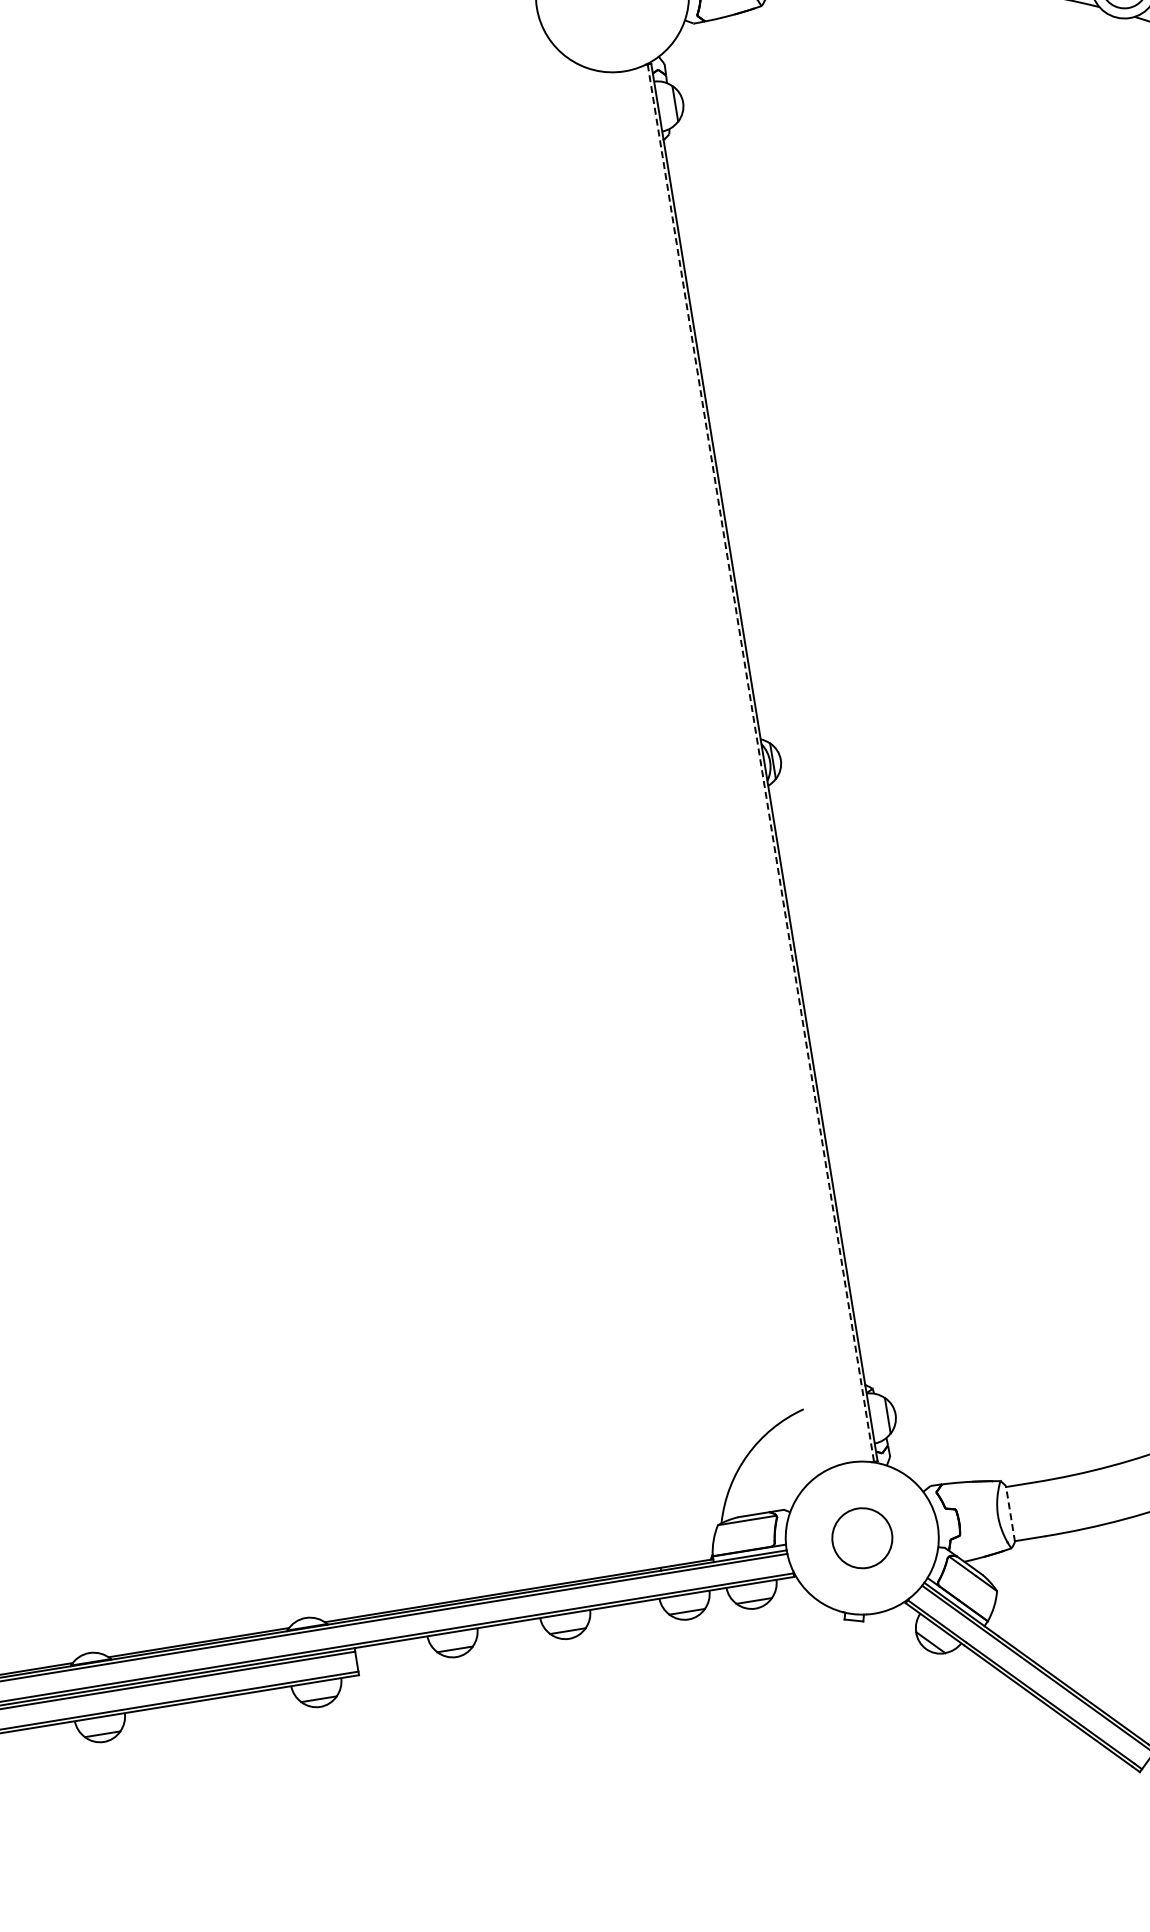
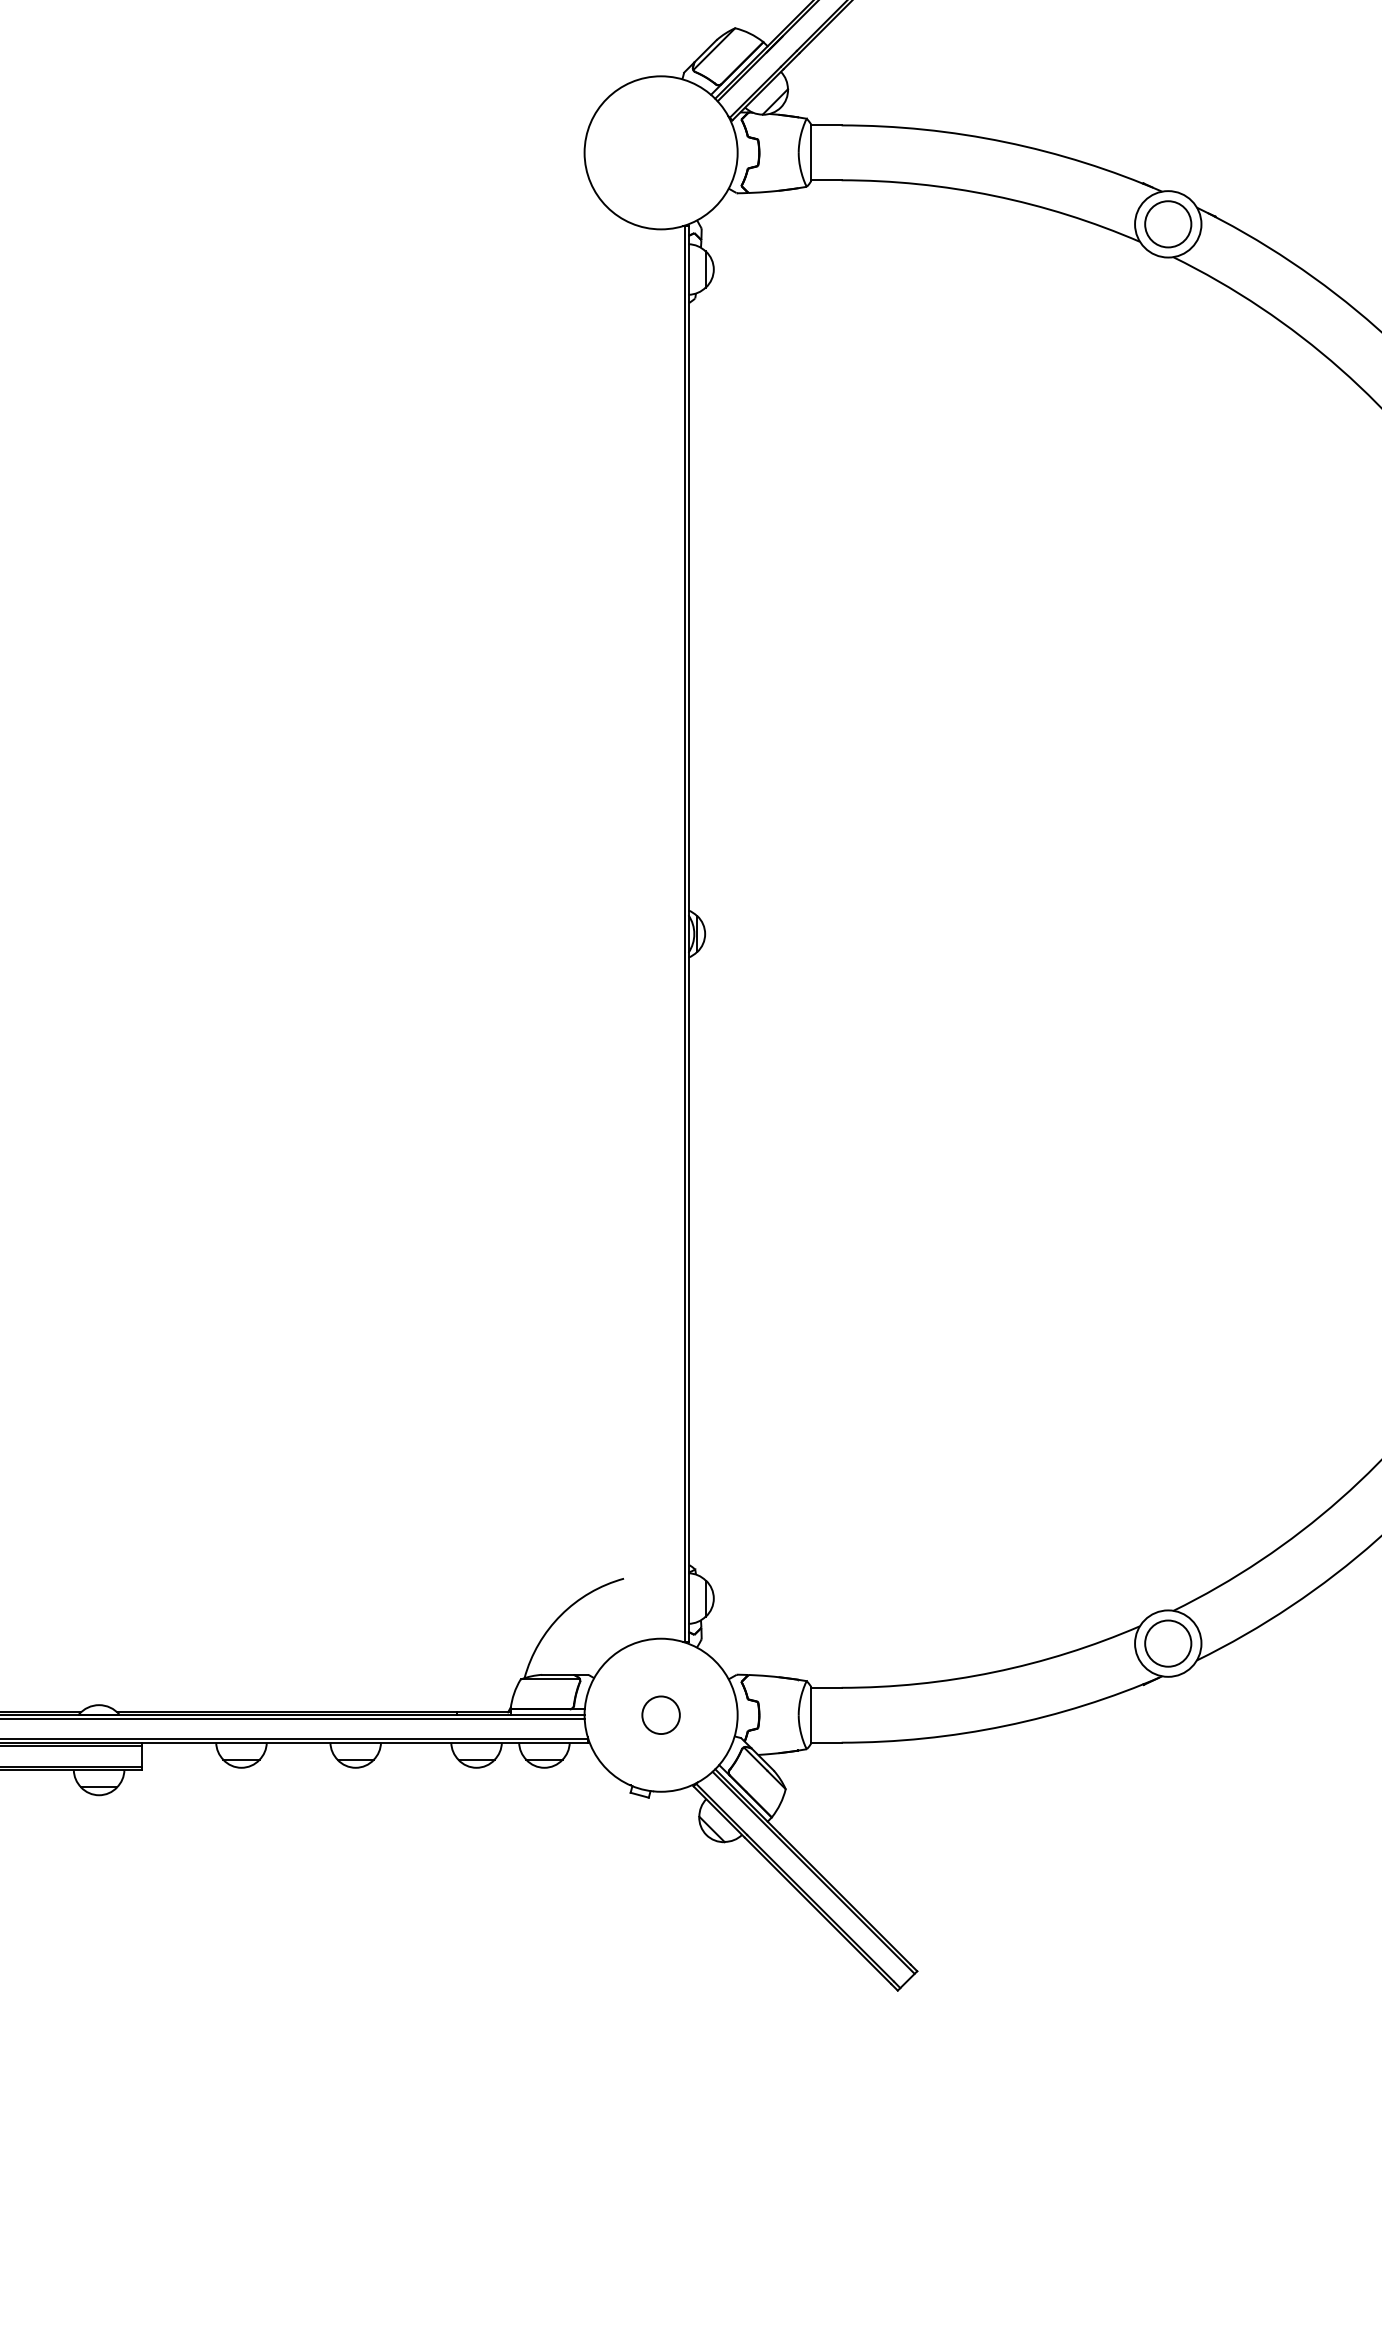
line: (760, 763) -> (684, 934), dashed -> solid
line: (1010, 1513) -> (811, 1714), dashed -> solid
circle: (861, 1537) -> (660, 1714), size x0.62

